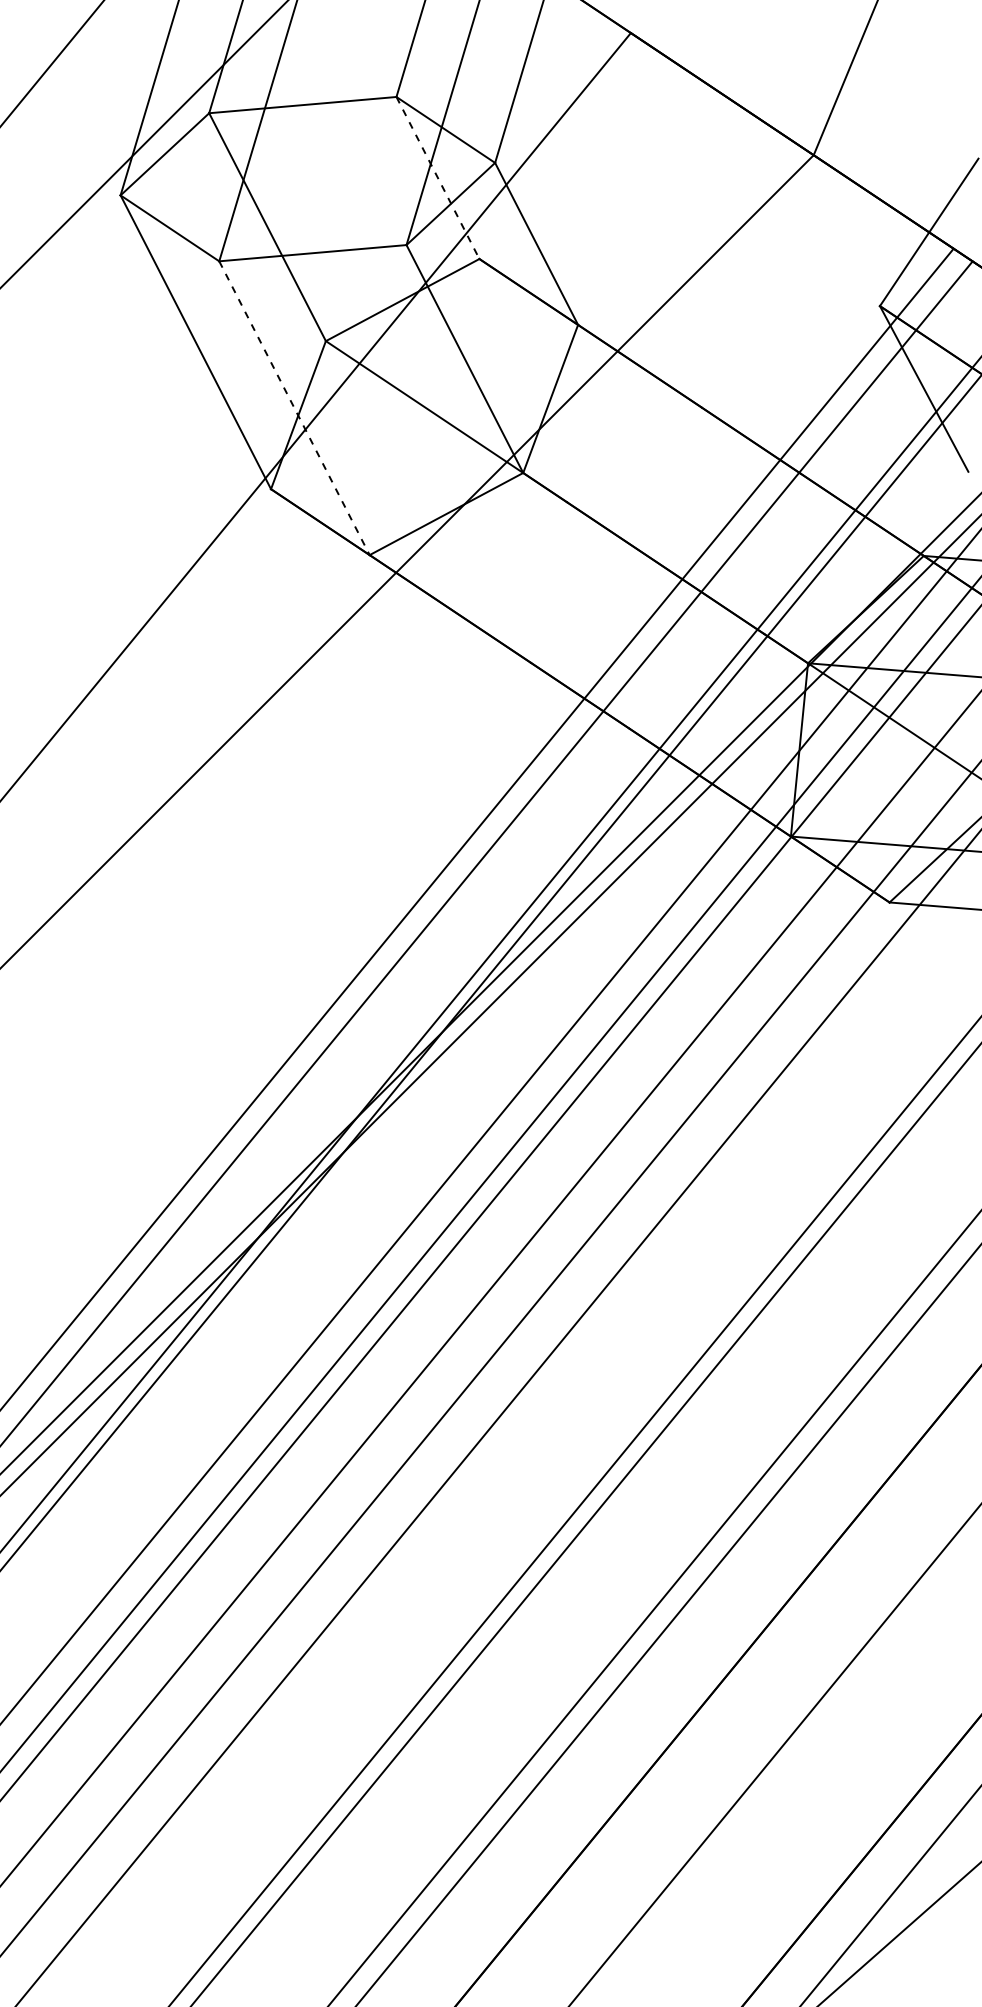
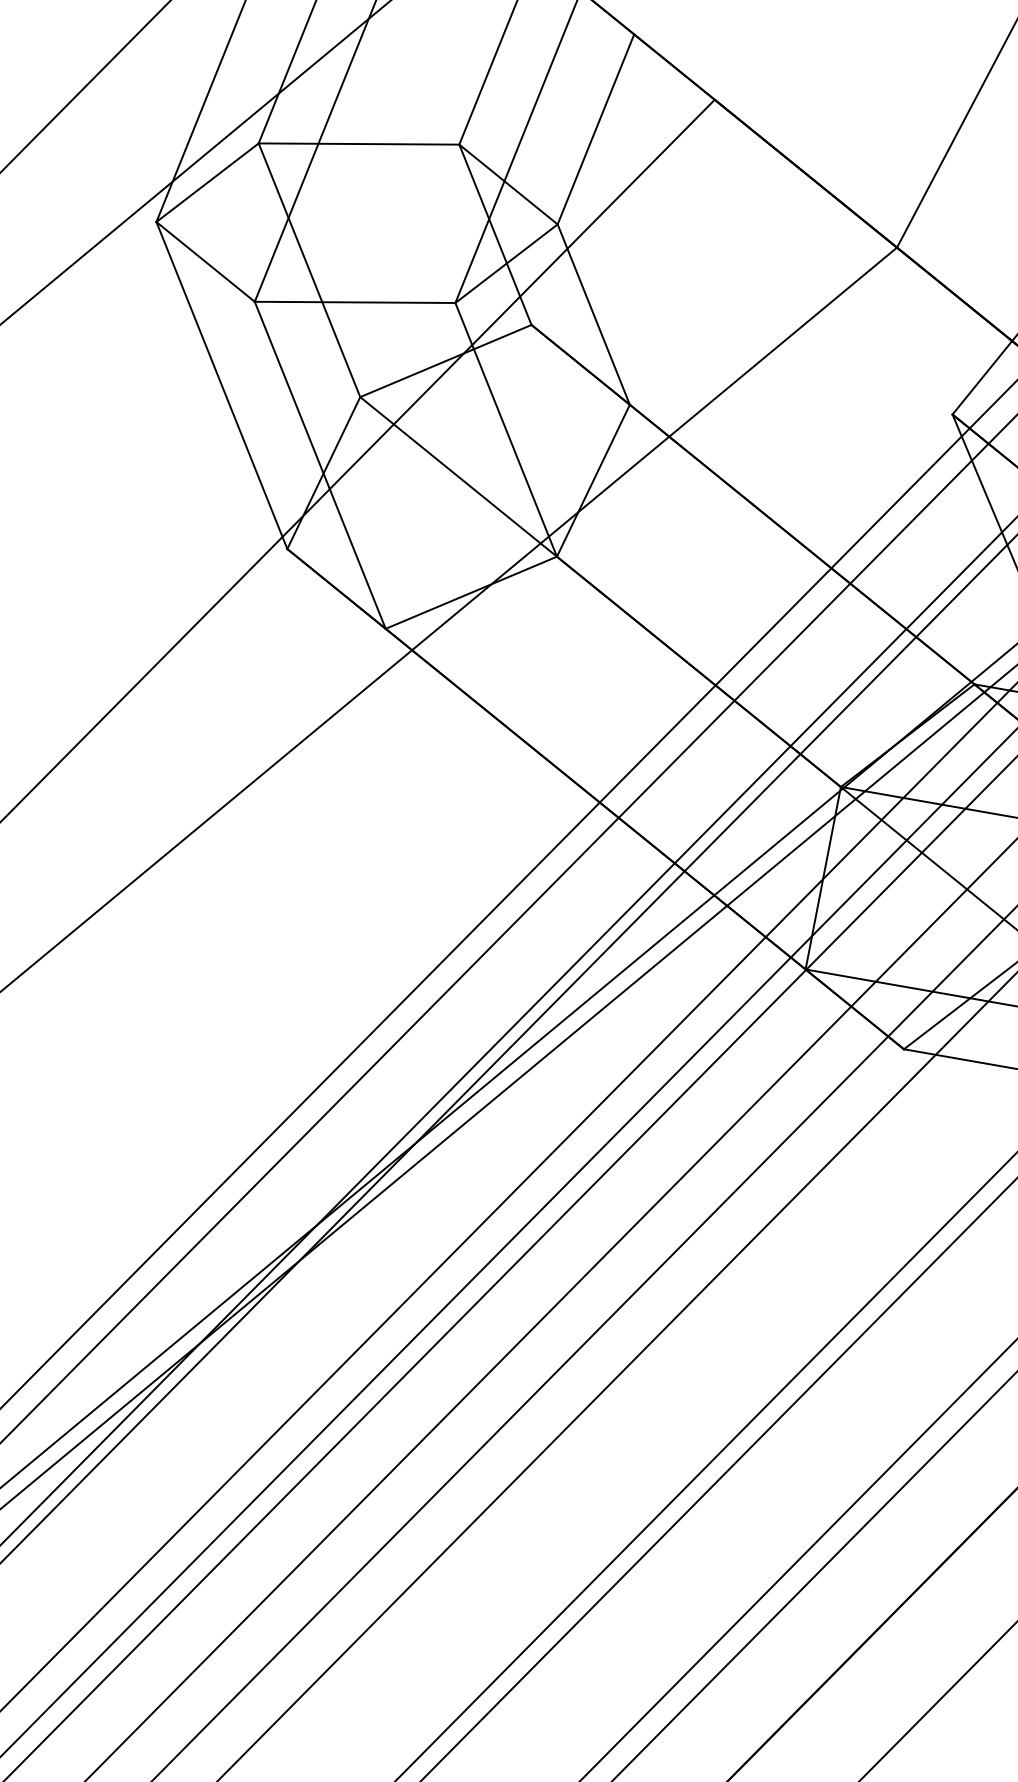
line: (438, 178) -> (495, 235), dashed -> solid
line: (294, 408) -> (320, 465), dashed -> solid

